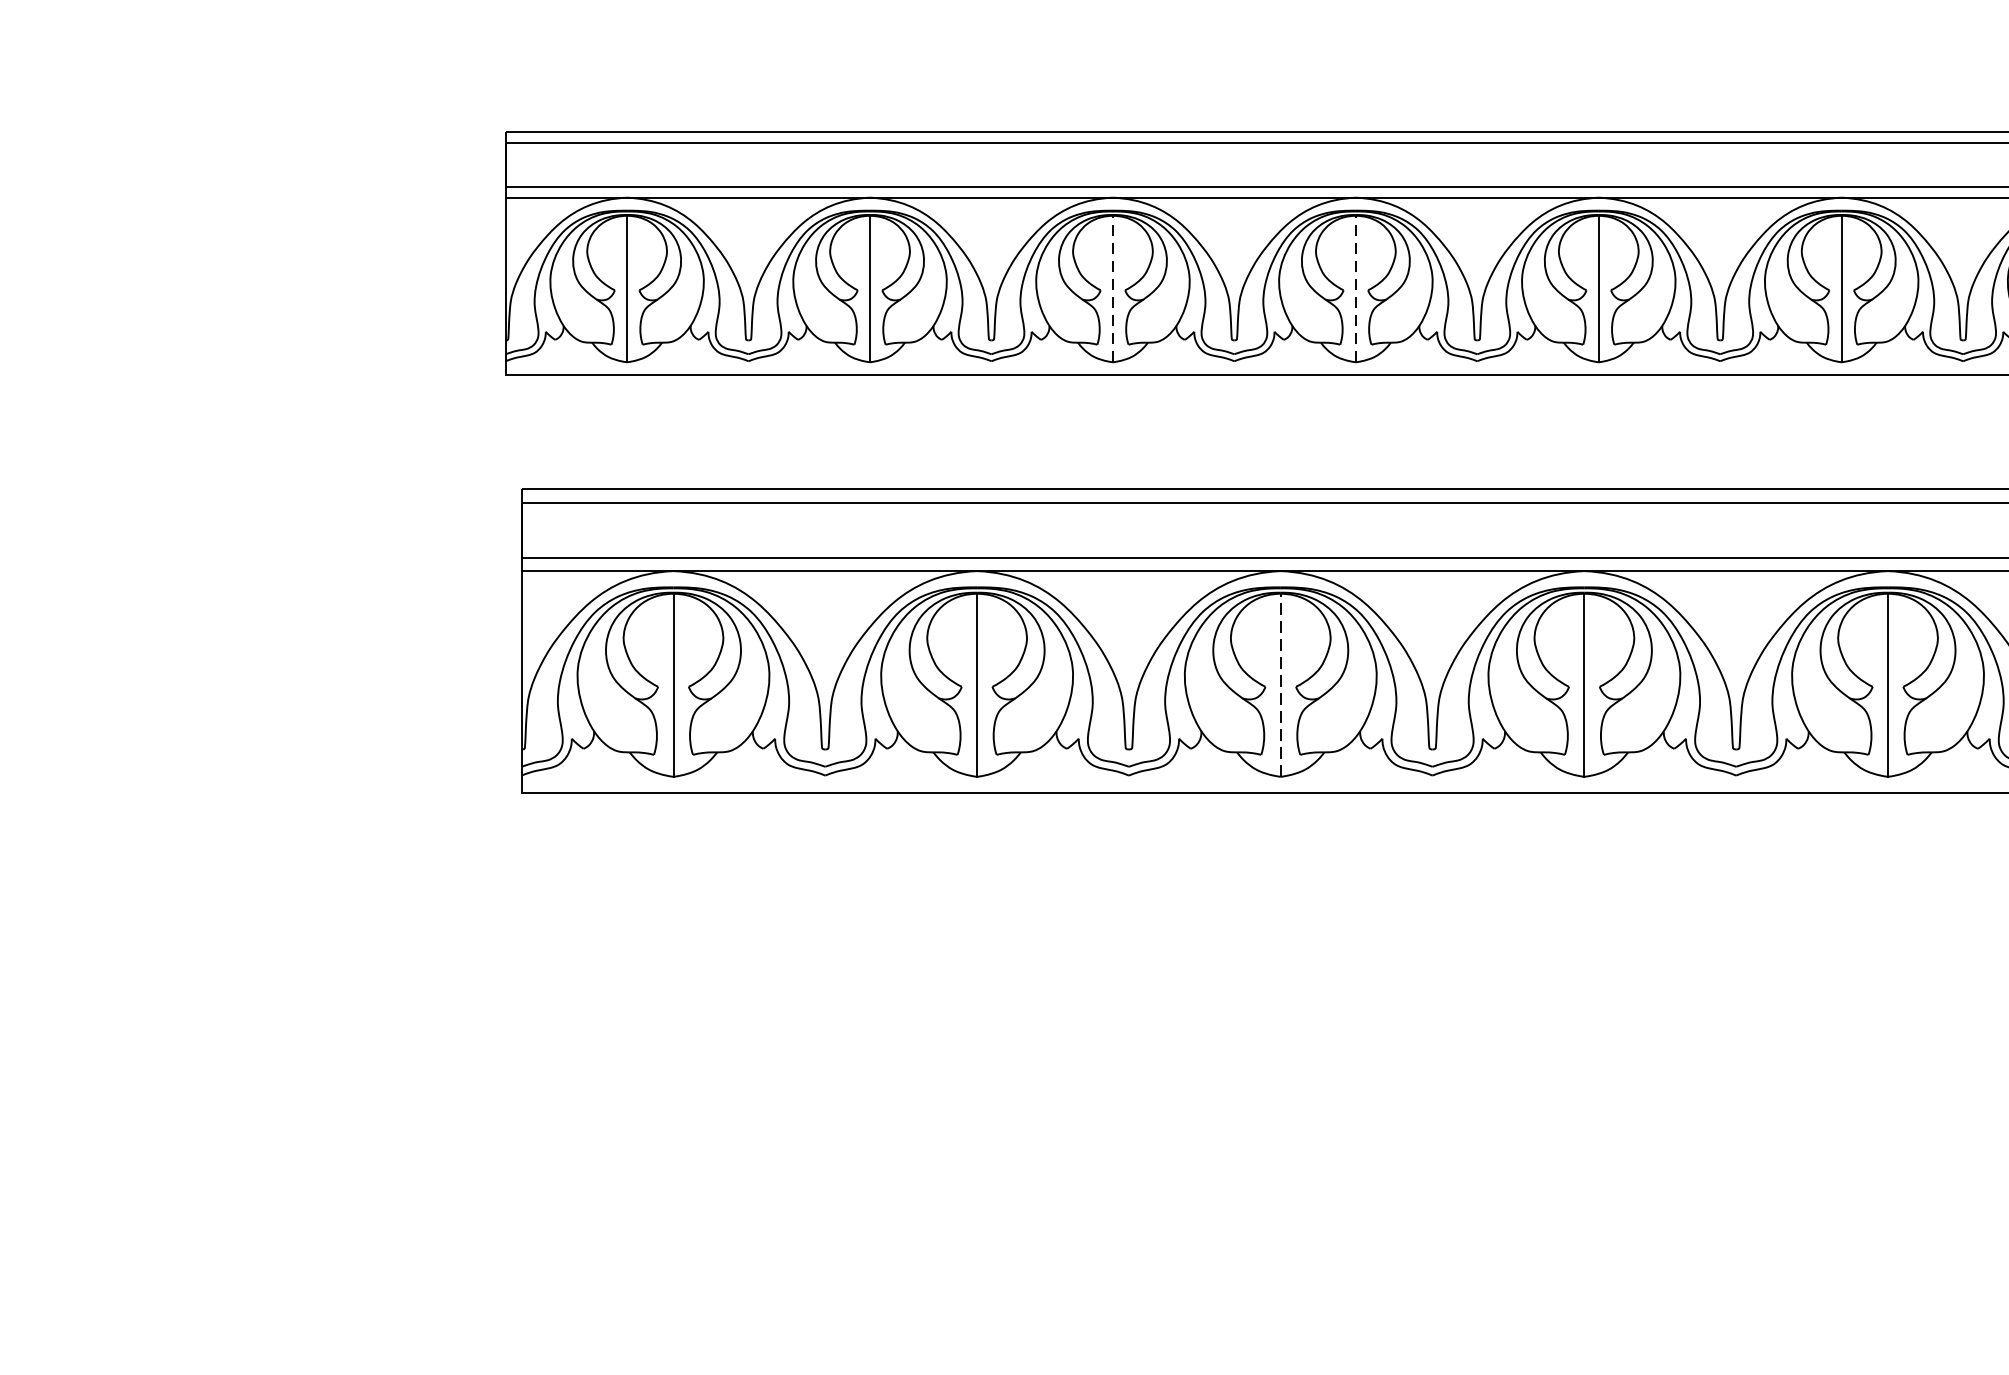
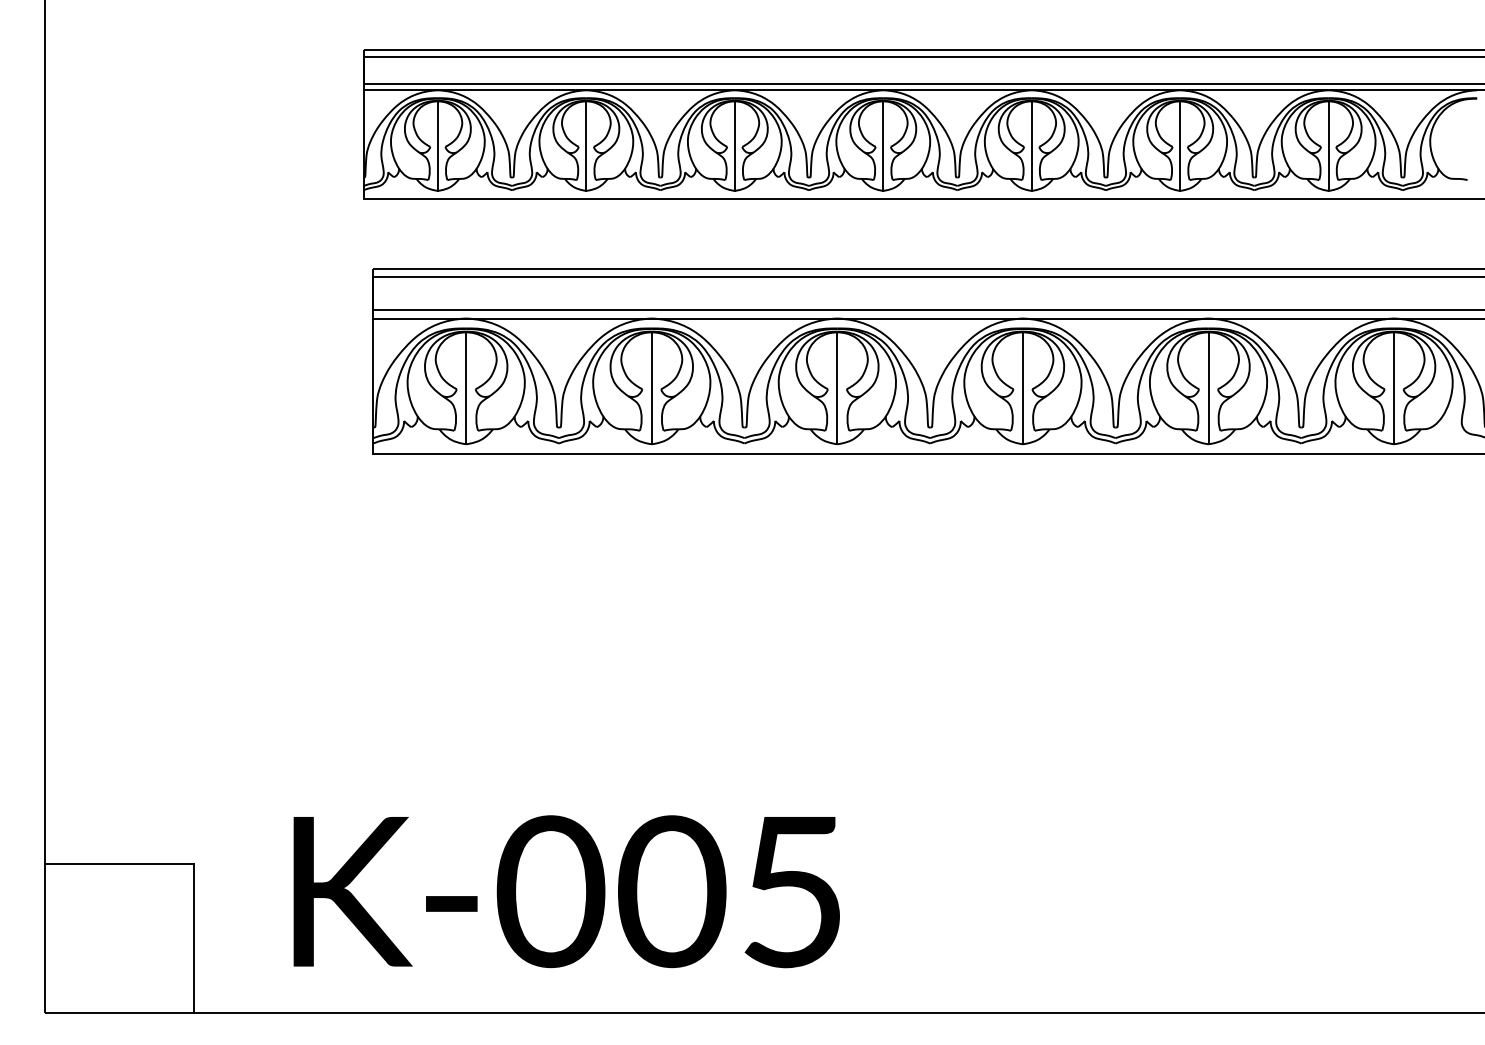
line: (1112, 289) -> (734, 146), dashed -> solid
line: (1356, 289) -> (883, 146), dashed -> solid
line: (1280, 685) -> (837, 388), dashed -> solid

